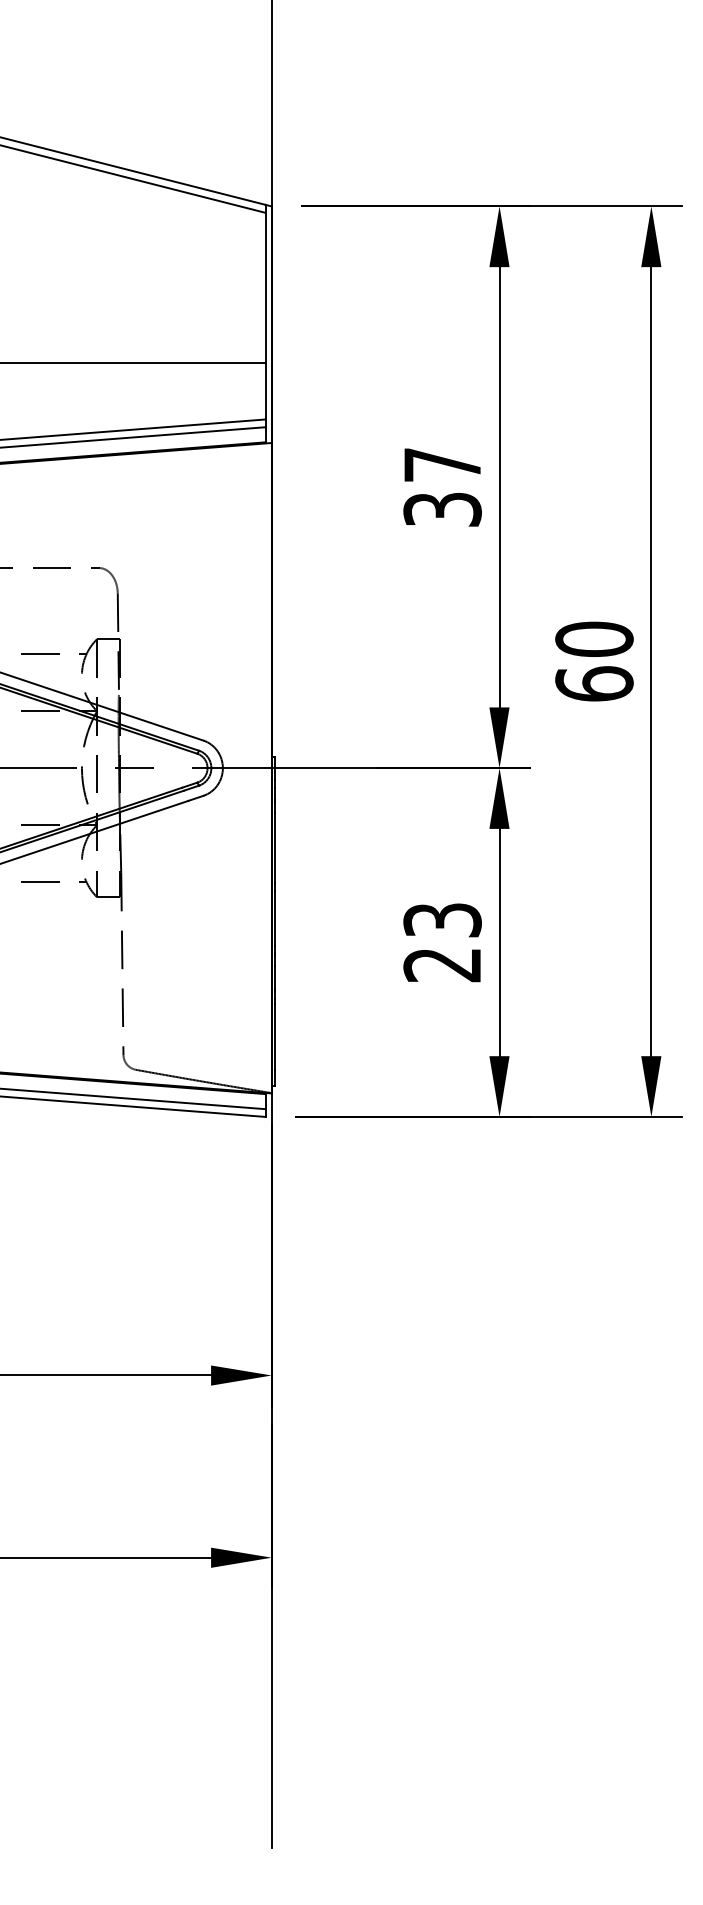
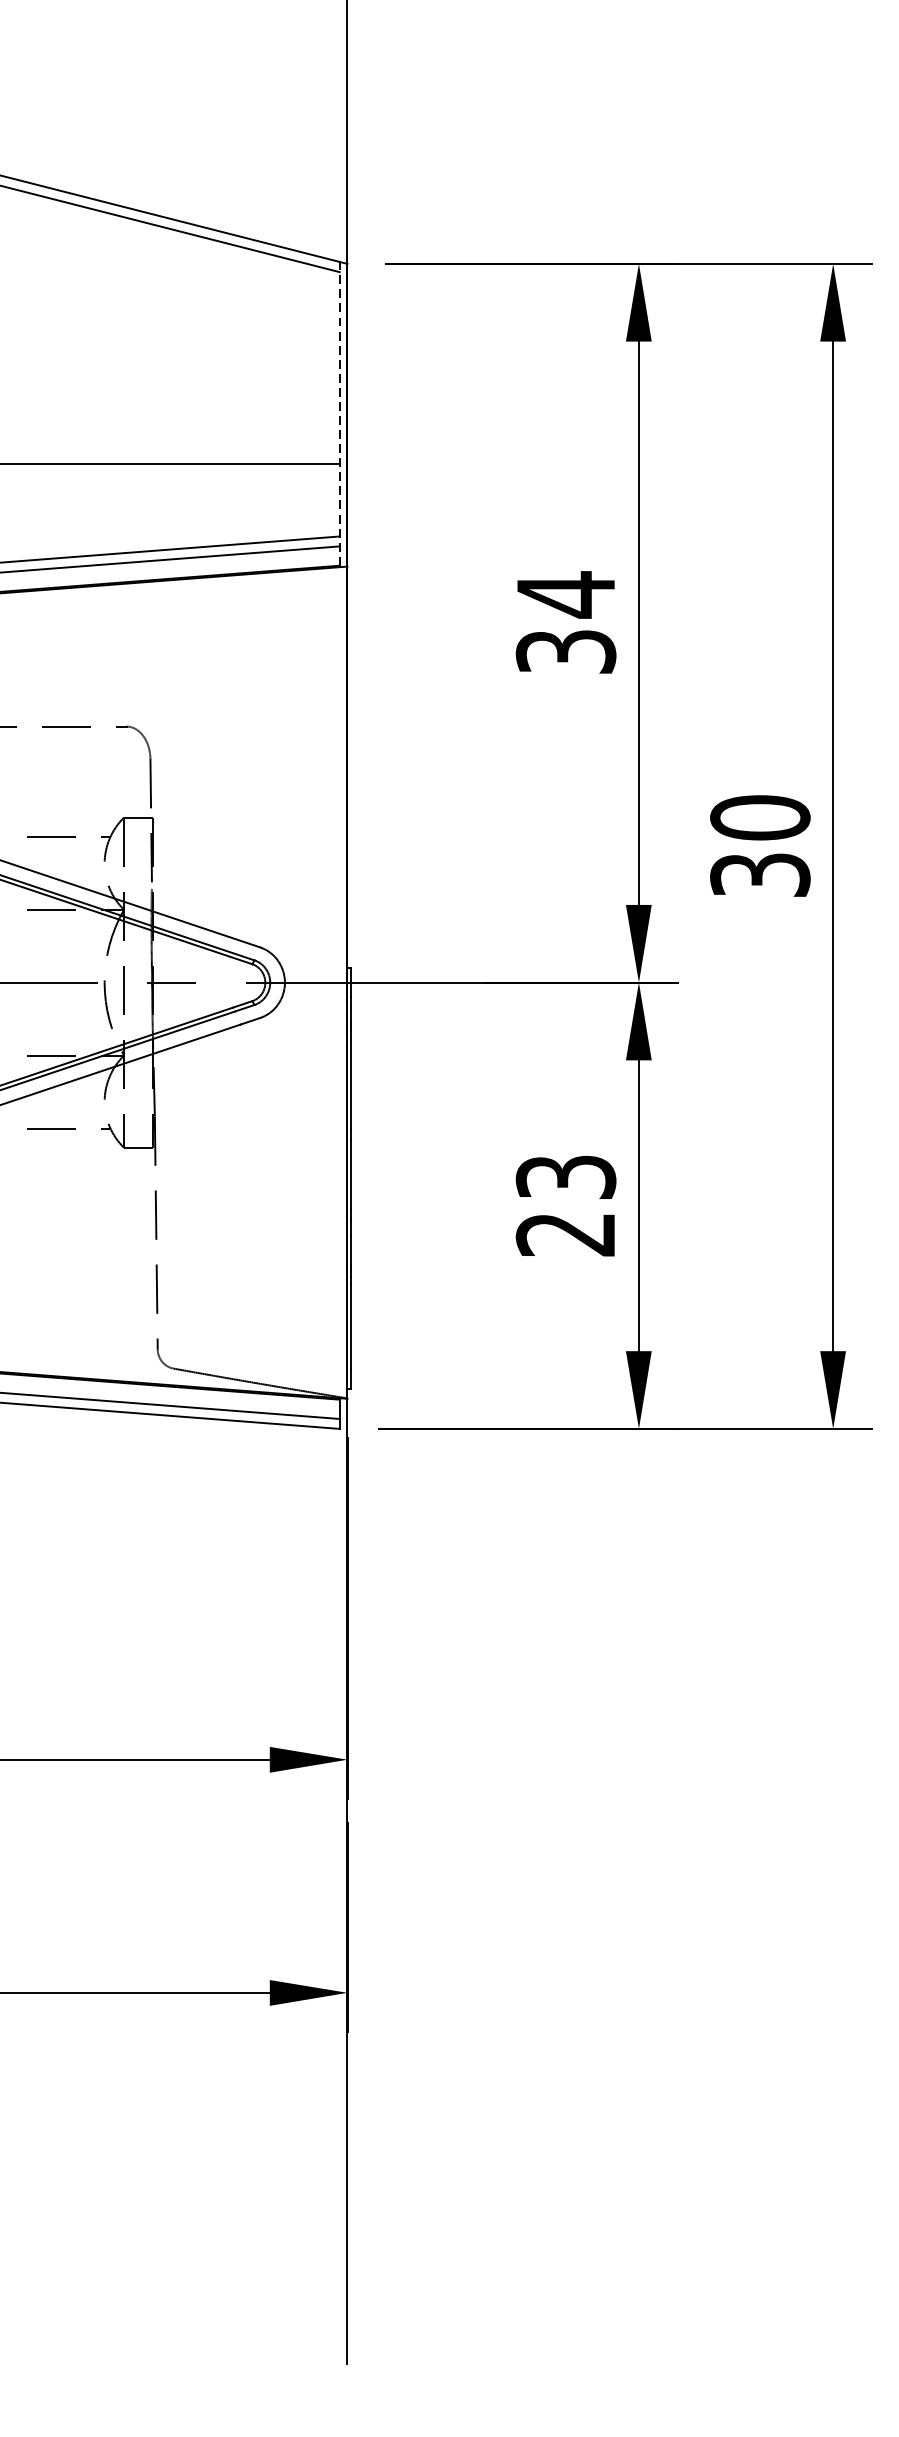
line: (265, 323) -> (339, 413), solid -> dashed
text: (442, 464) -> (565, 594), 37 -> 34
text: (594, 683) -> (760, 874), 60 -> 30

